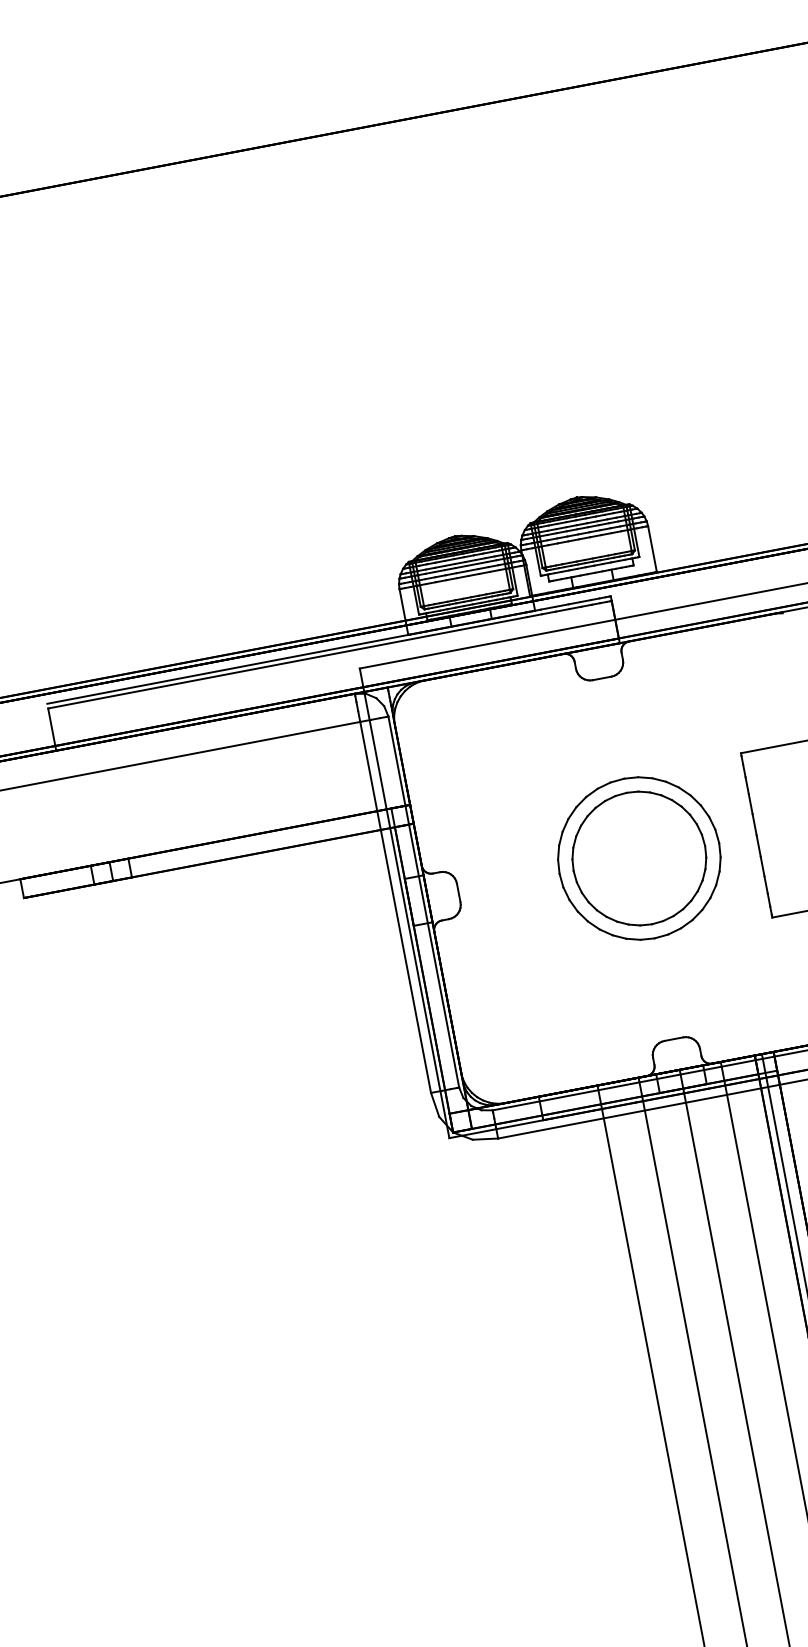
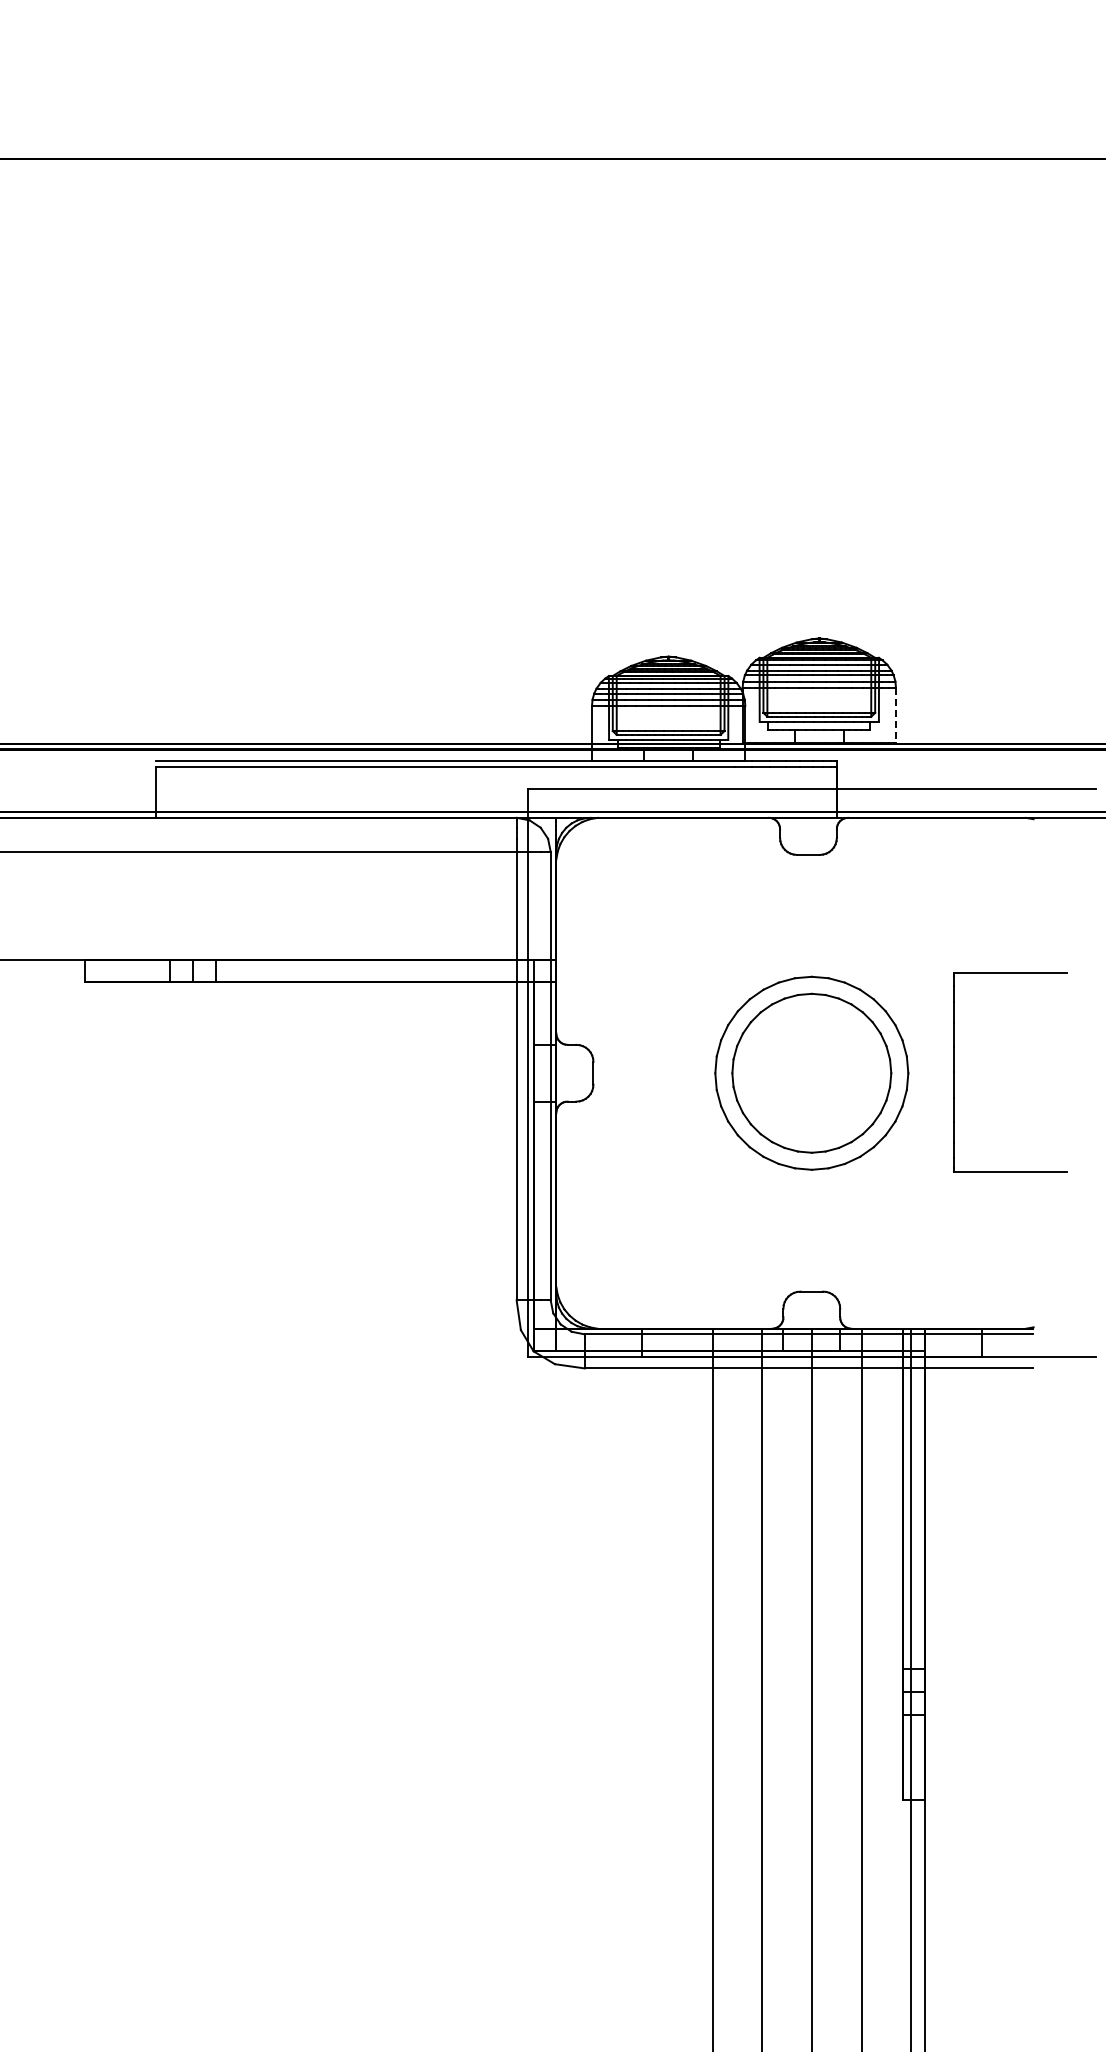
line: (652, 549) -> (895, 715), solid -> dashed

